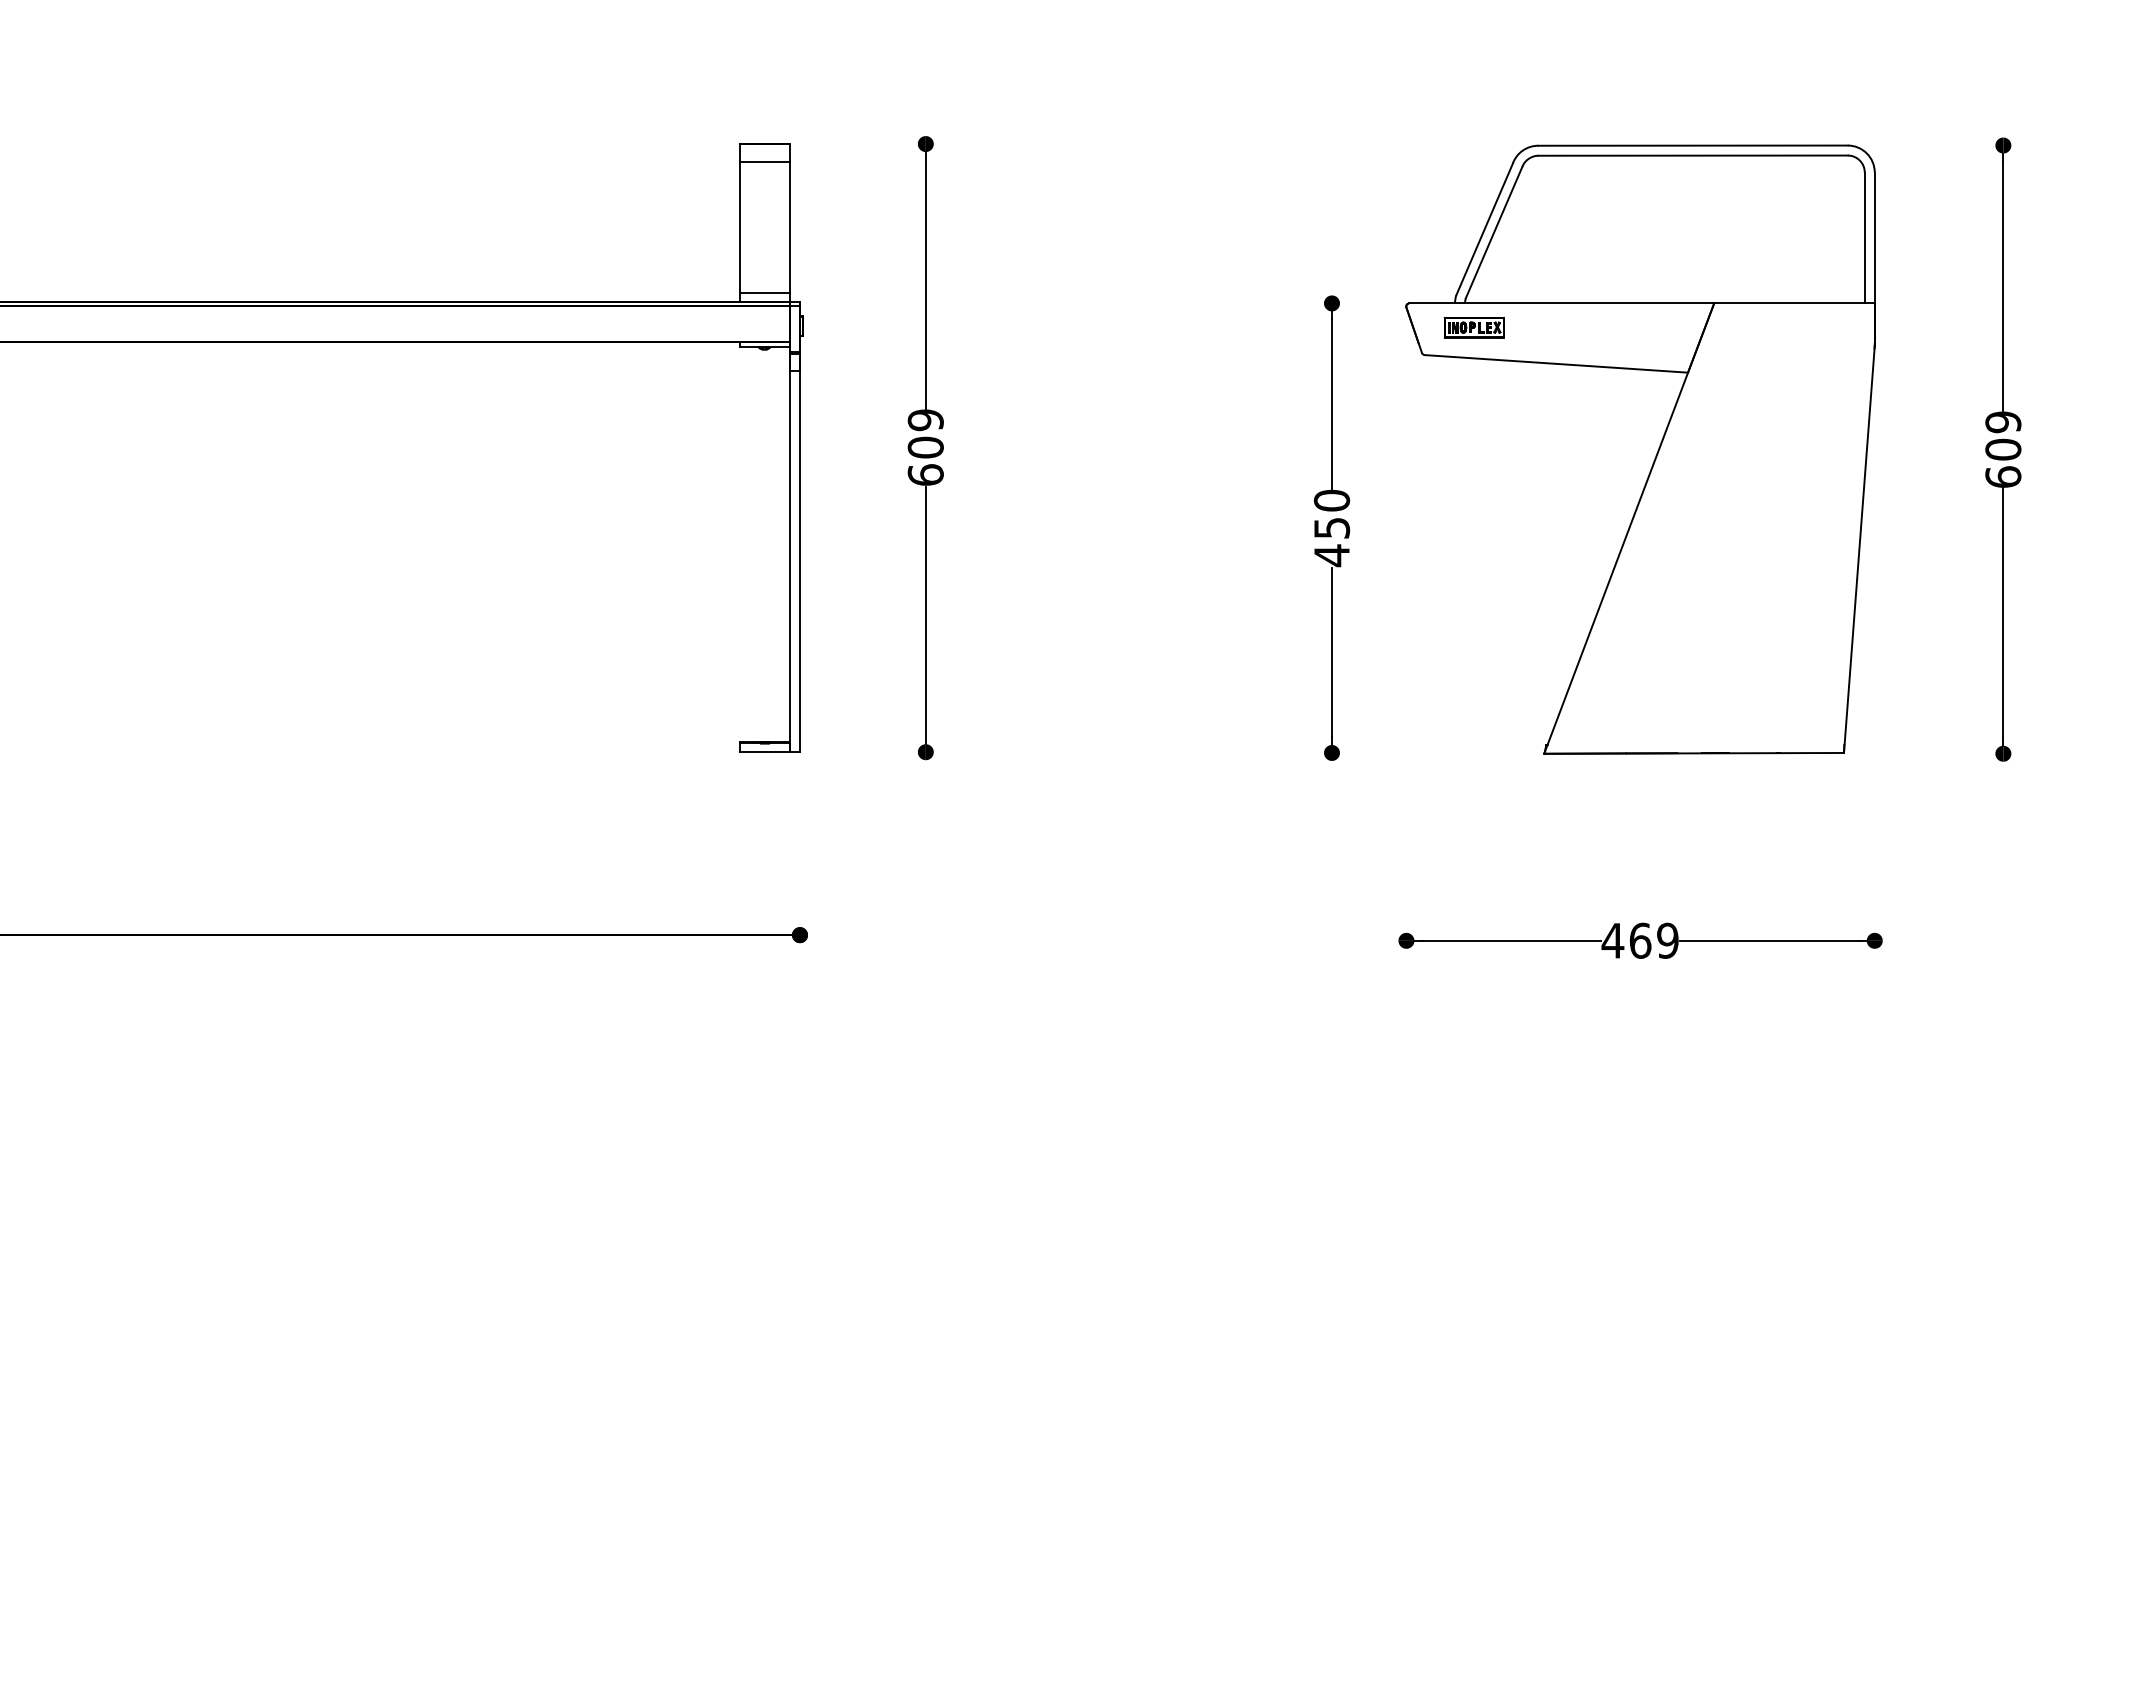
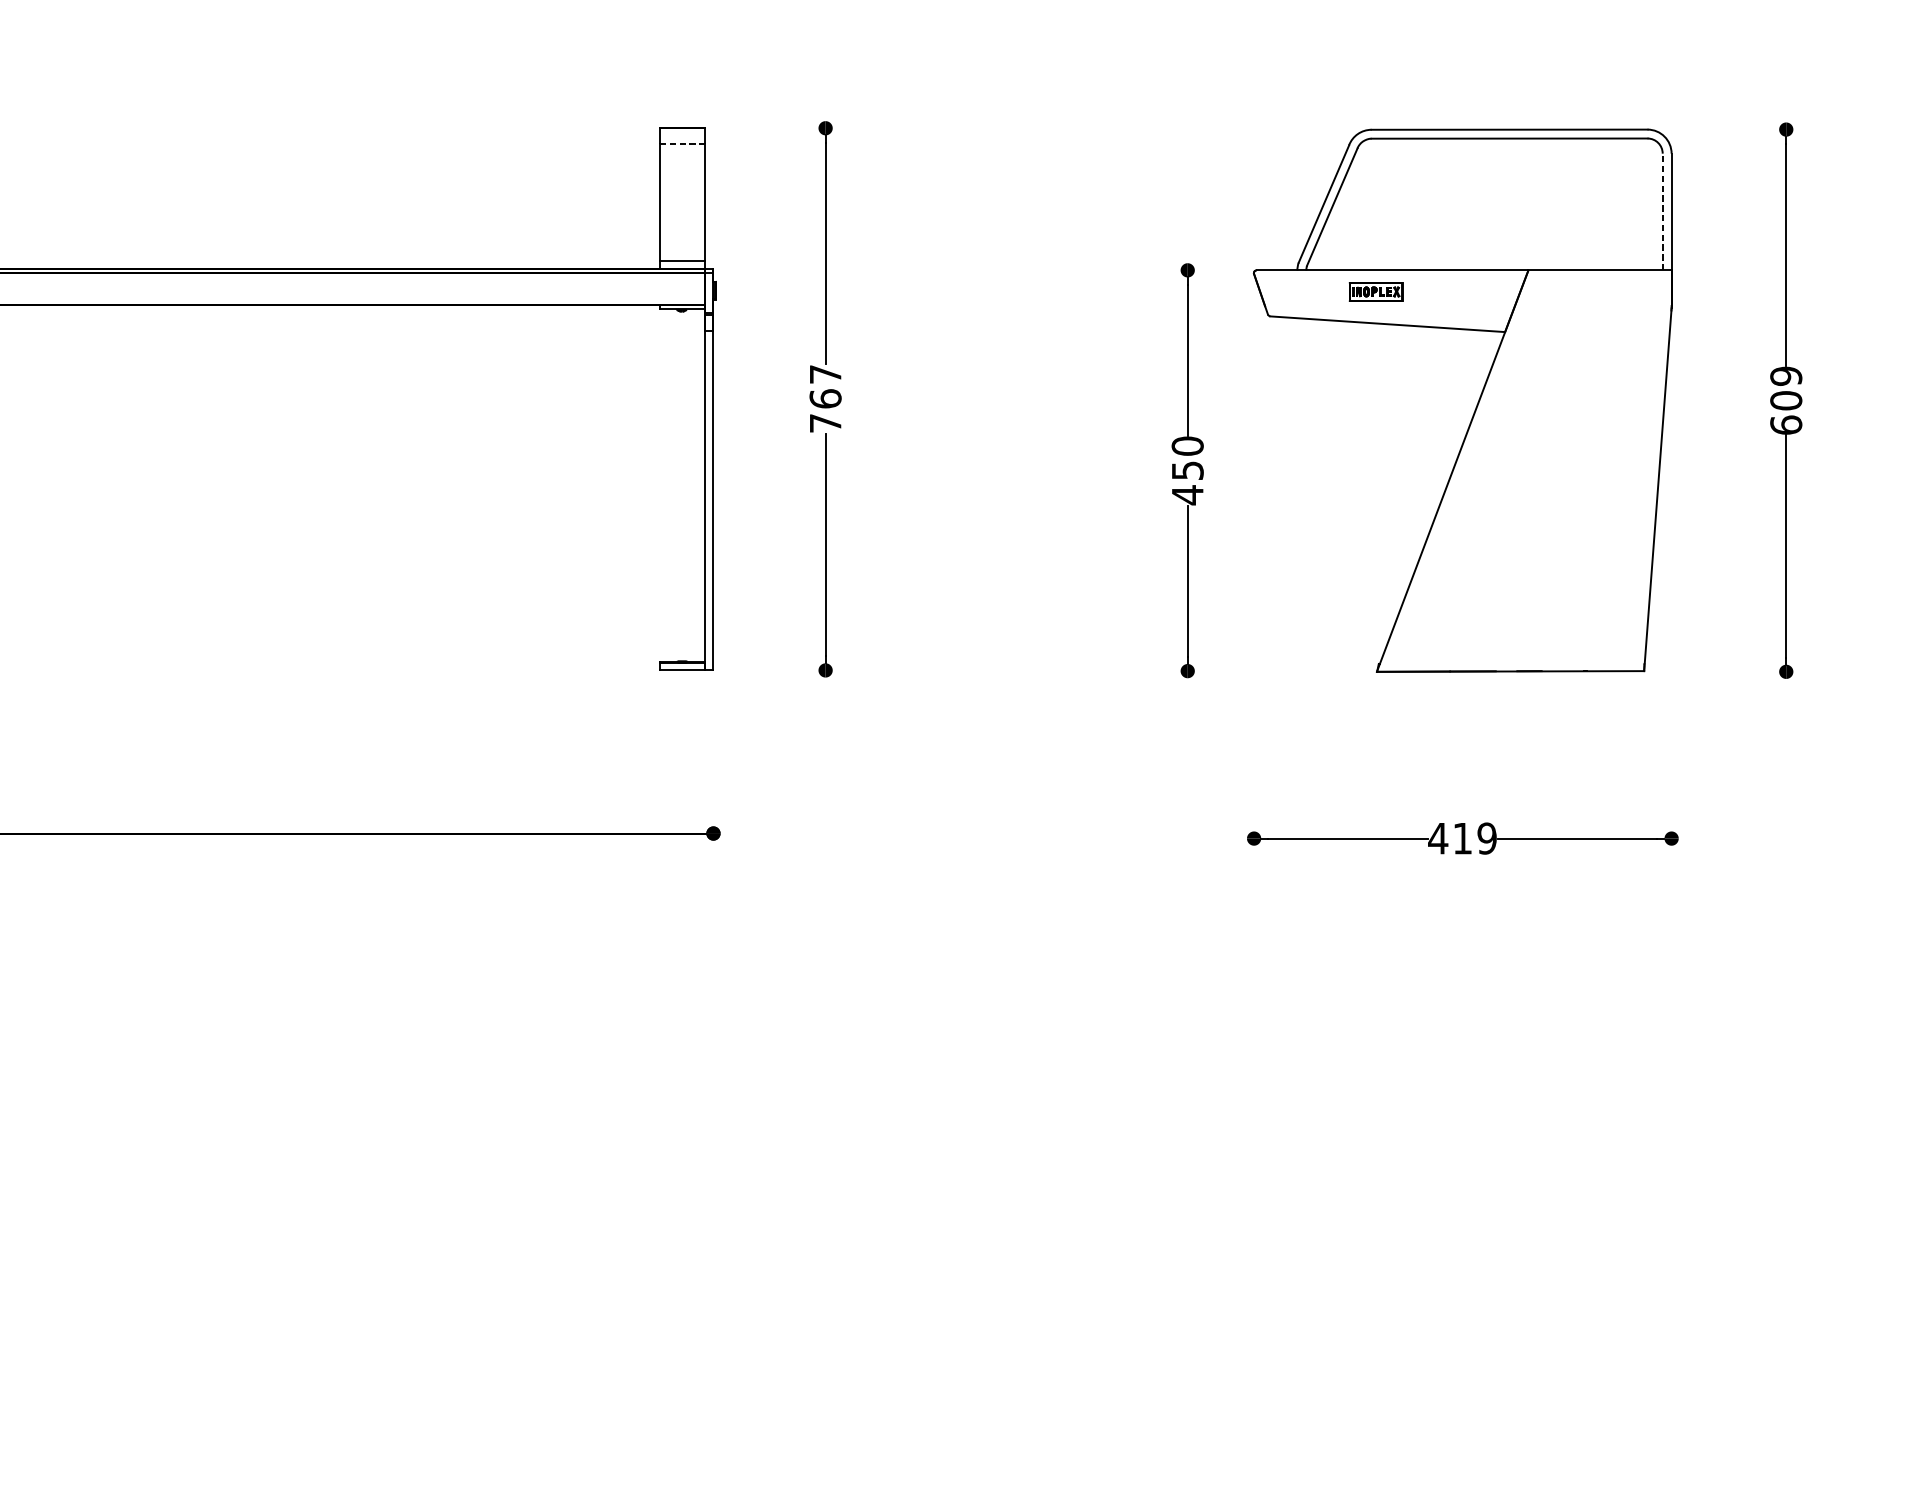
line: (765, 161) -> (682, 143), solid -> dashed
line: (1864, 237) -> (1662, 211), solid -> dashed
part: (1473, 327) -> (1375, 291), moved
text: (925, 447) -> (825, 398), 609 -> 767
text: (1640, 940) -> (1462, 838), 469 -> 419

